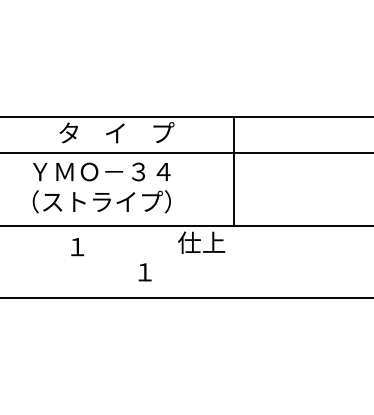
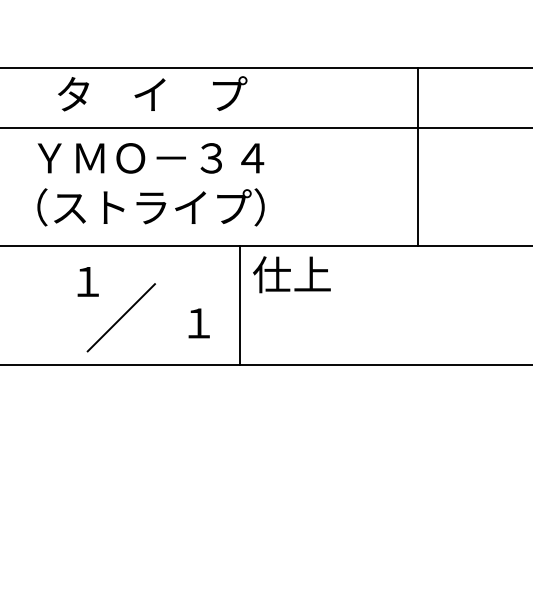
line: (234, 171) -> (418, 157), moved
text: (101, 187) -> (150, 183), moved
line: (170, 261) -> (240, 305), added
line: (97, 268) -> (120, 317), added

